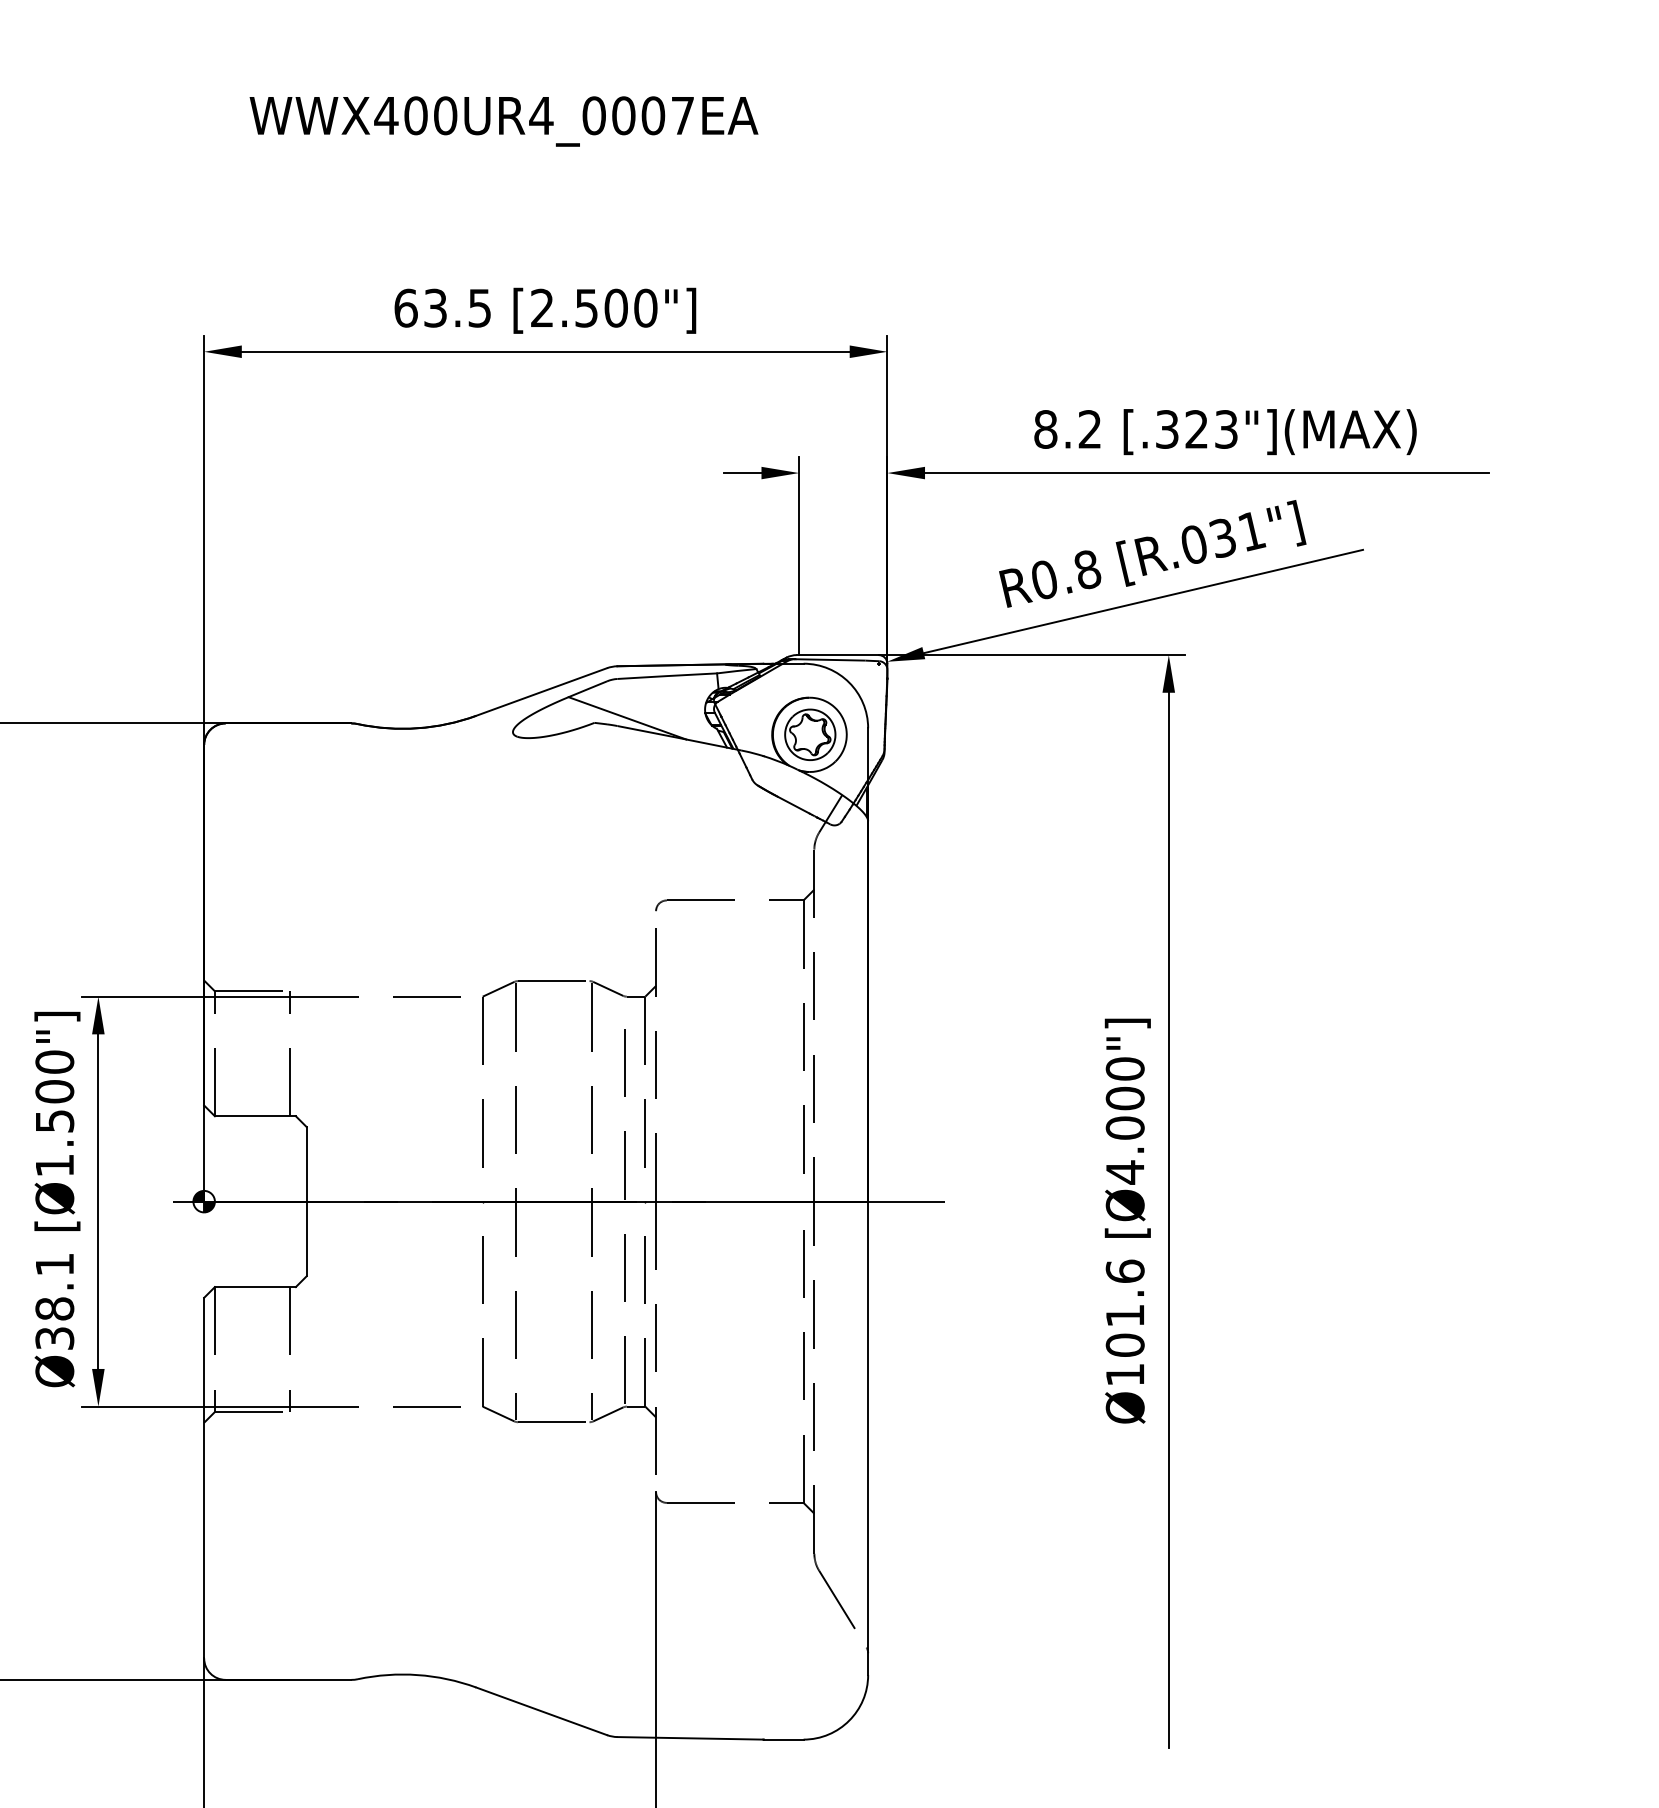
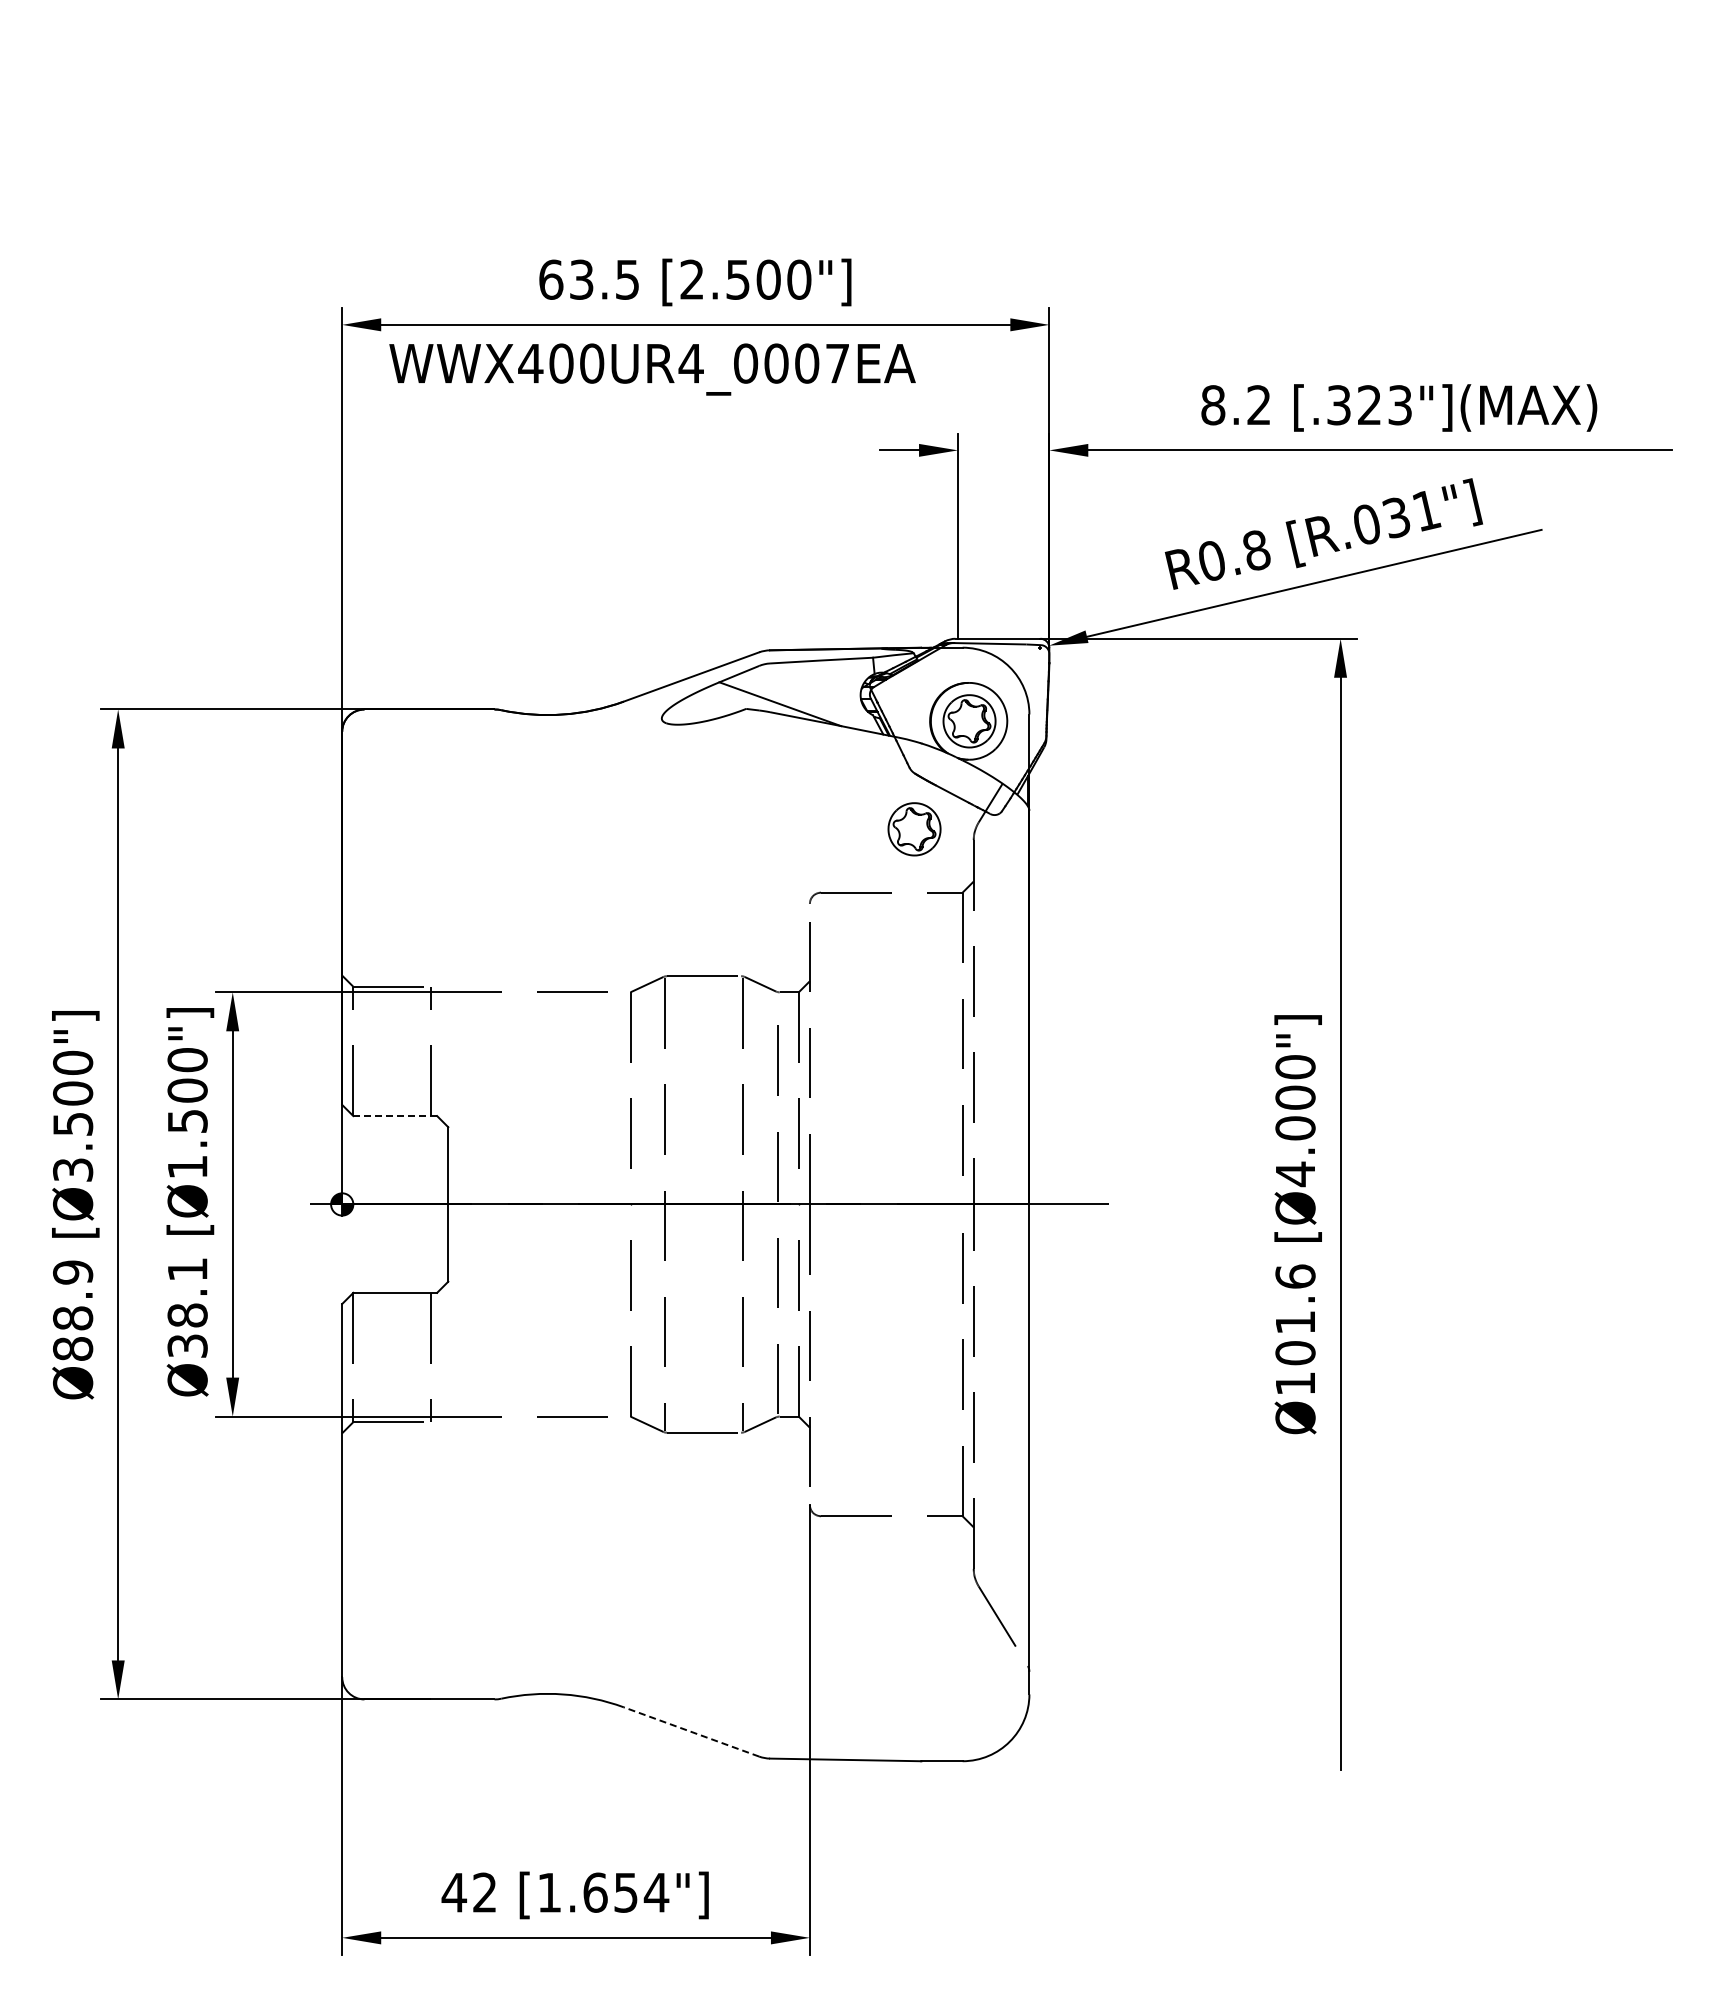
text: (503, 121) -> (652, 369), moved
part: (757, 839) -> (914, 829), added
line: (255, 1116) -> (395, 1116), solid -> dashed
line: (541, 1710) -> (691, 1731), solid -> dashed

